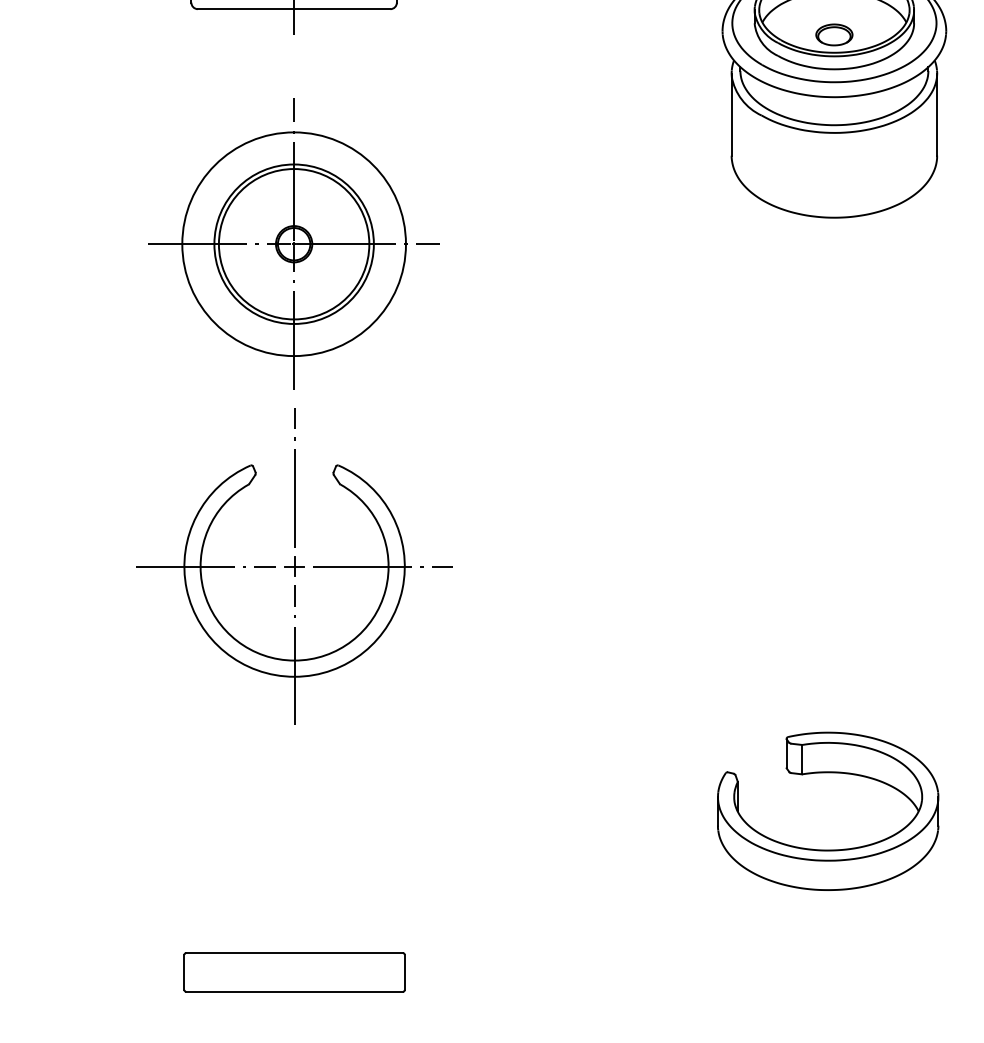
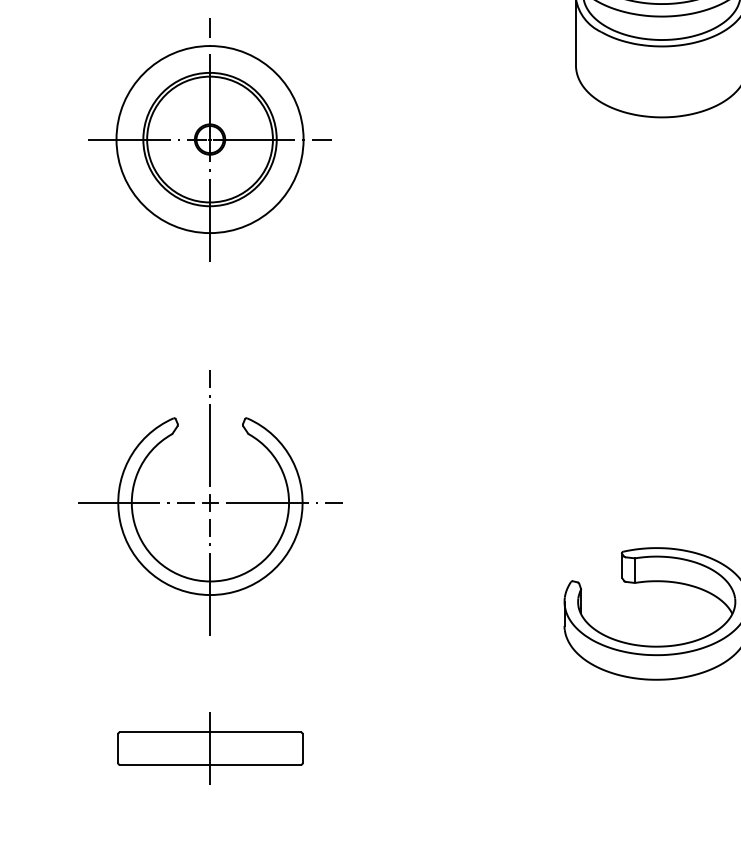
part: (294, 566) -> (210, 502), moved
line: (294, 972) -> (210, 748), added

